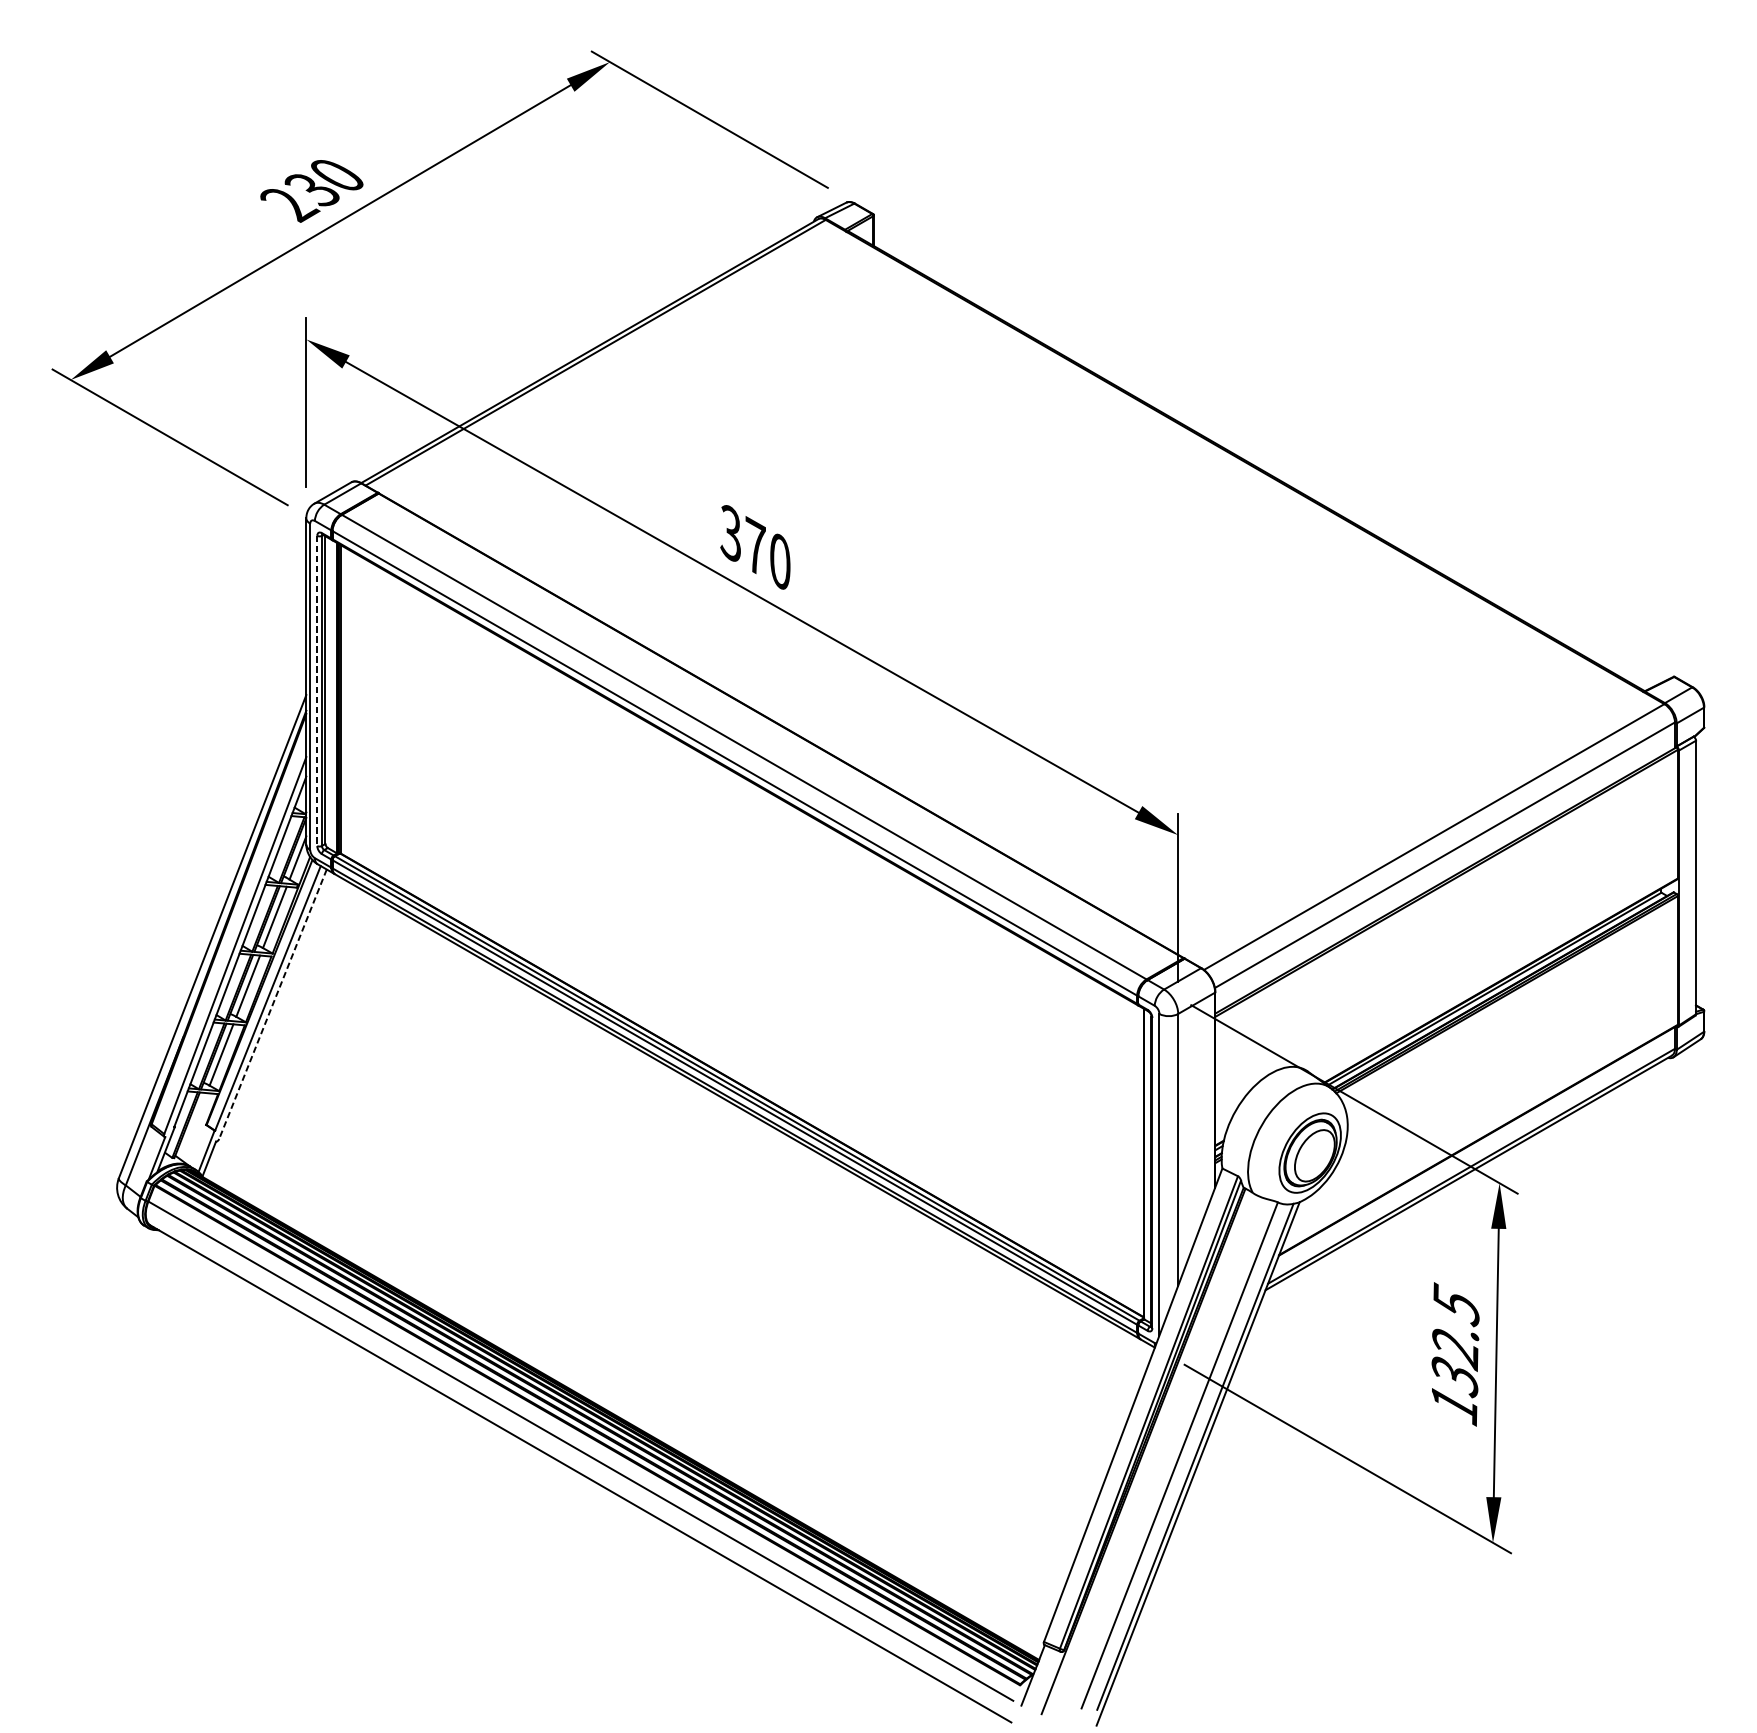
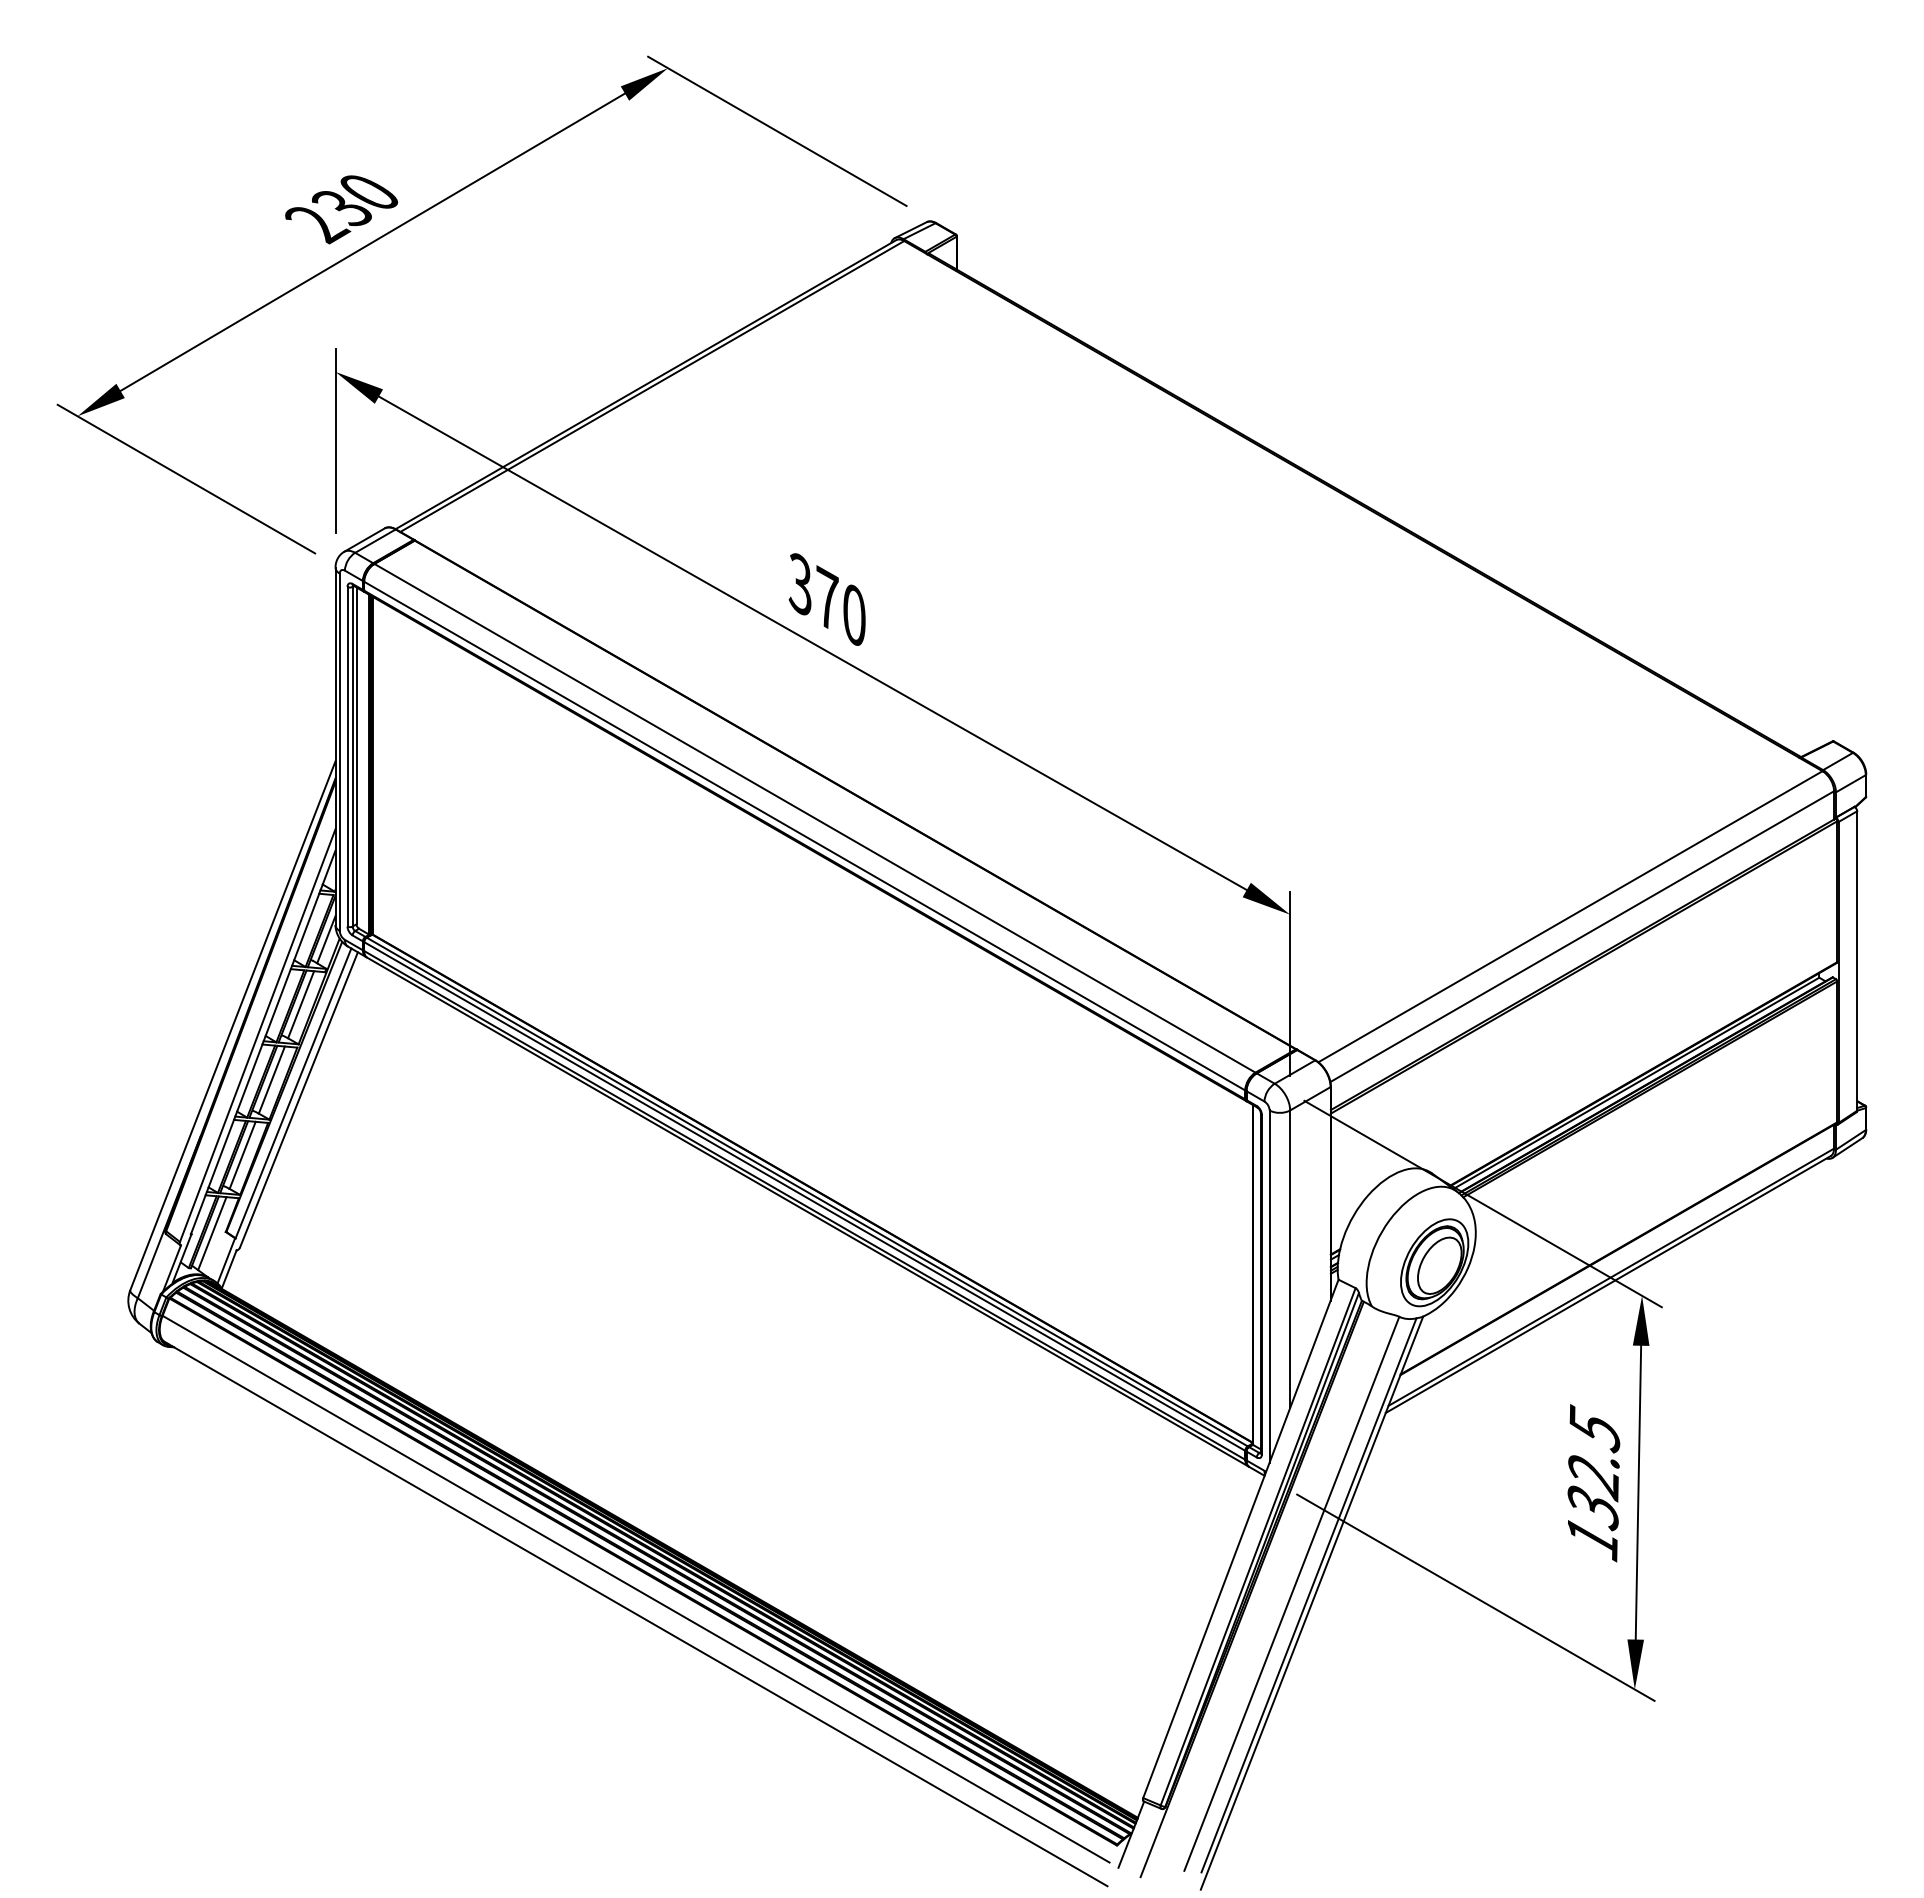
line: (317, 690) -> (347, 756), dashed -> solid
line: (273, 1003) -> (299, 1099), dashed -> solid
line: (193, 1126) -> (212, 1233), added

